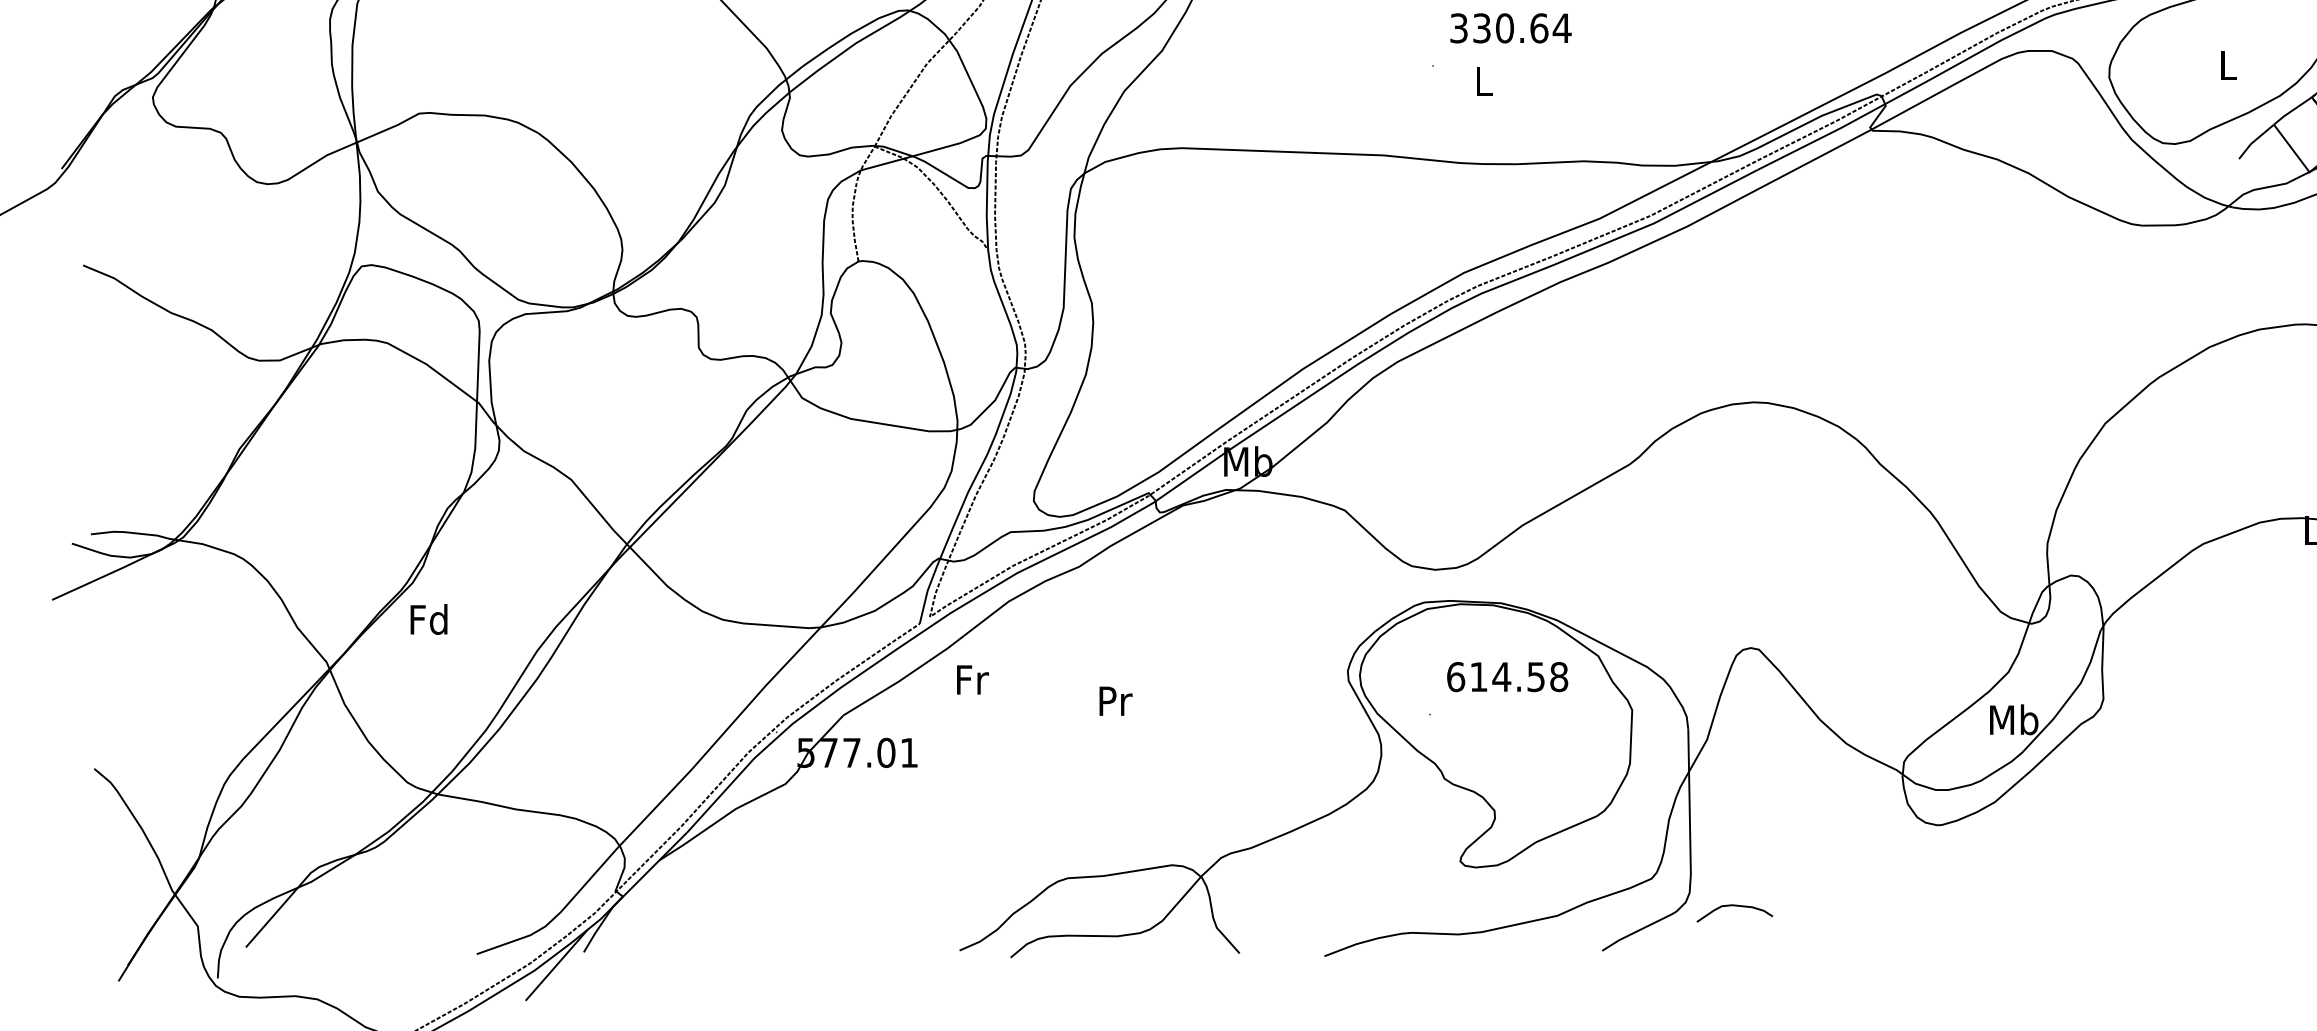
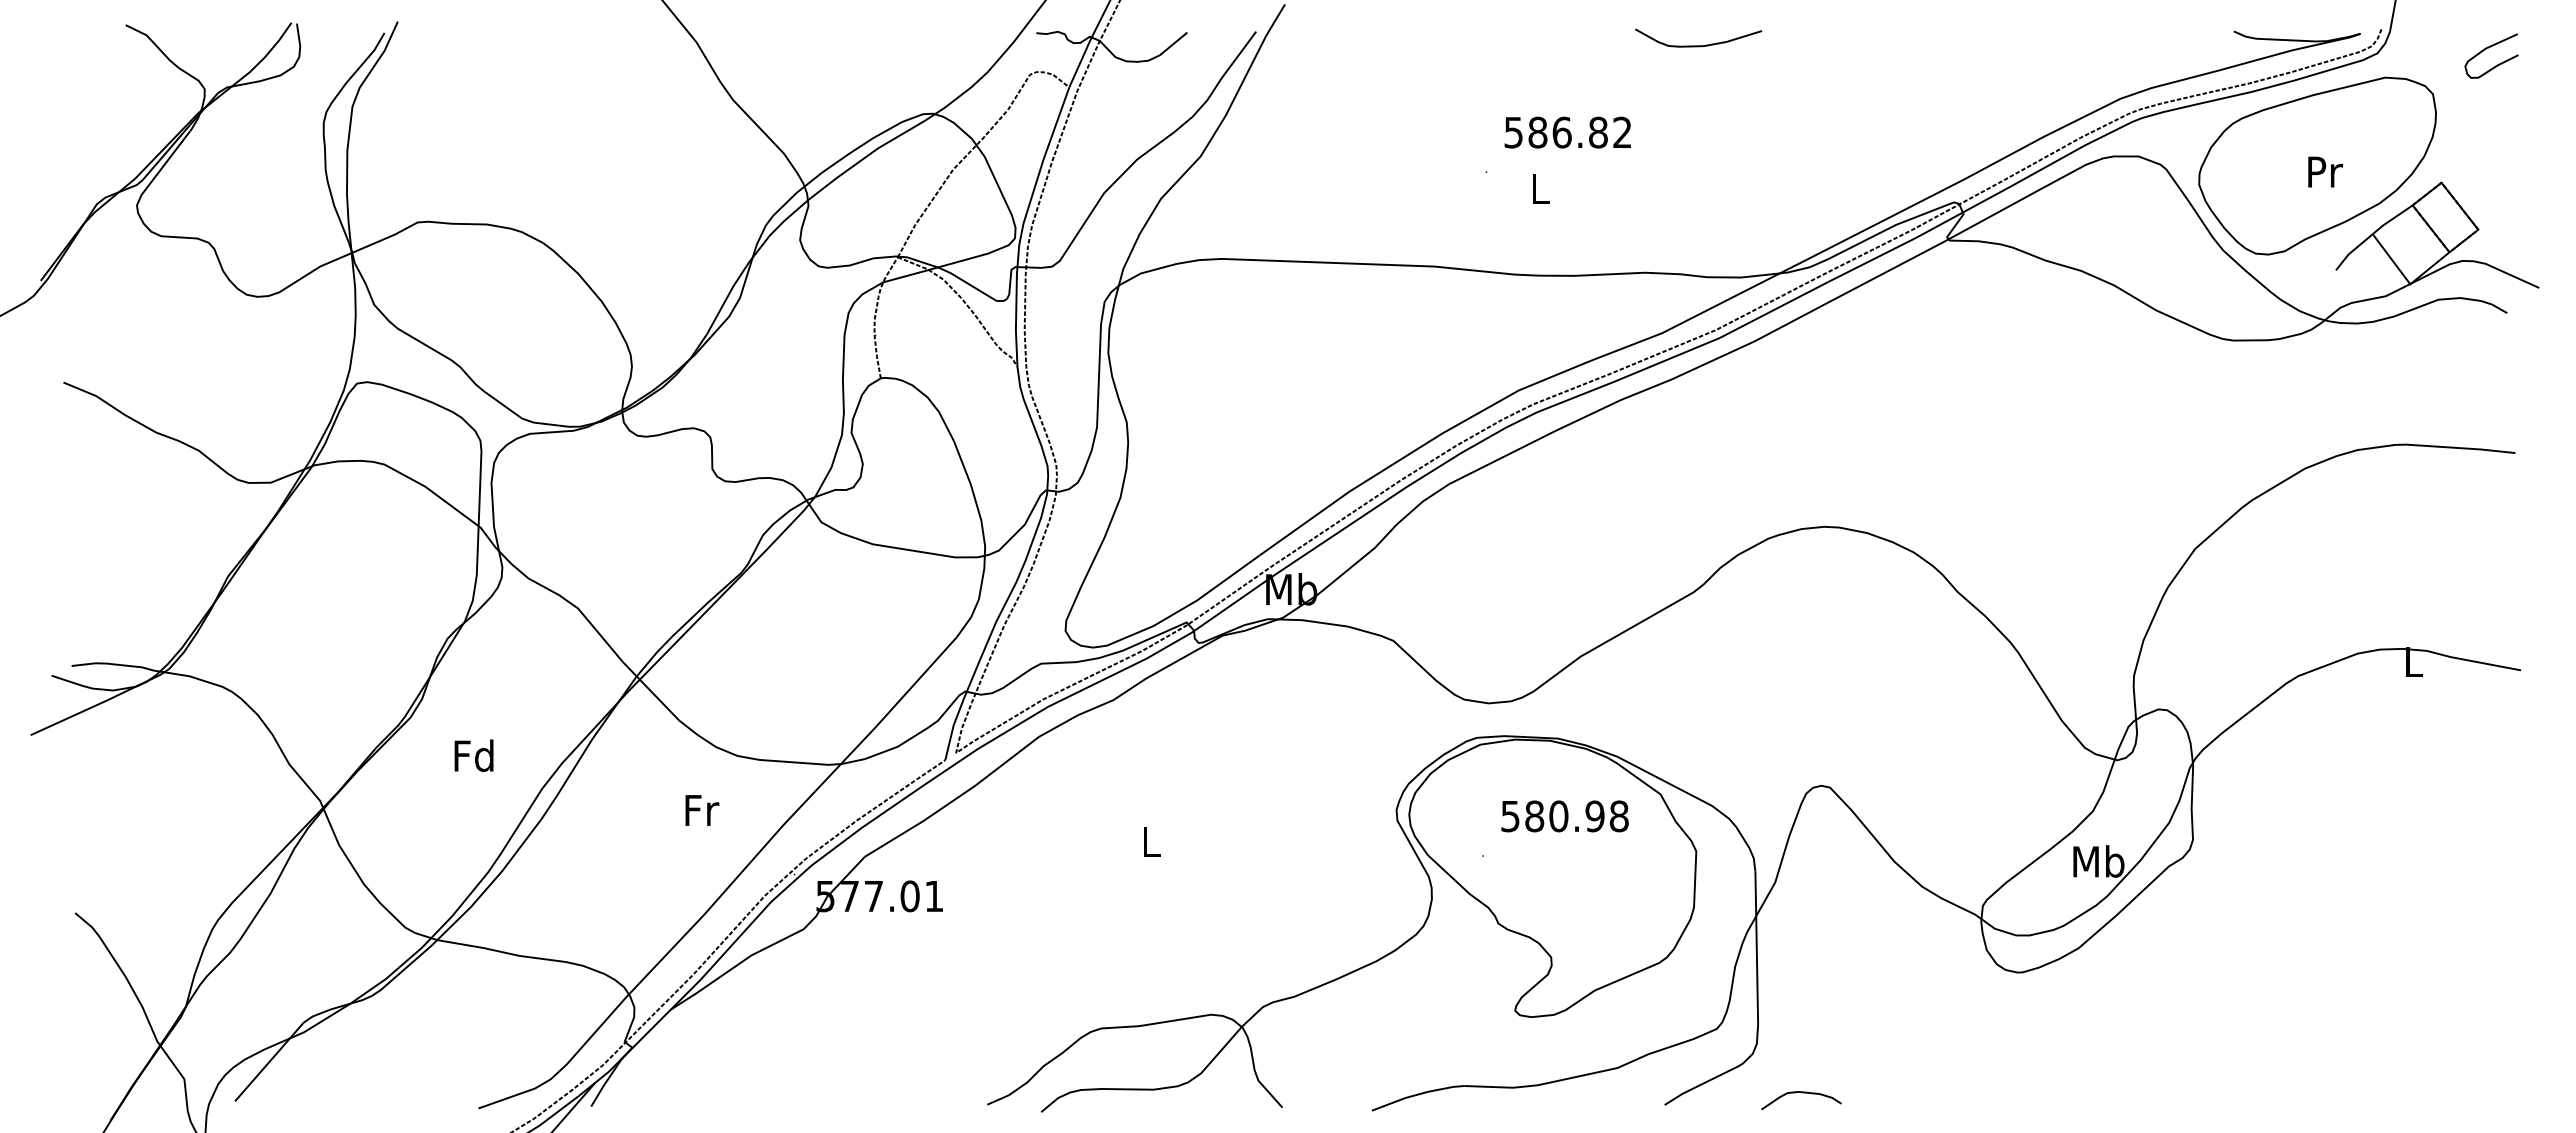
text: (1510, 28) -> (1568, 132), 330.64 -> 586.82
text: (2229, 65) -> (2325, 171), L -> Pr
text: (428, 619) -> (473, 755), moved
text: (1495, 677) -> (1552, 816), 614.58 -> 580.98
text: (973, 679) -> (702, 810), moved
text: (1115, 700) -> (1151, 841), Pr -> L
curve: (1734, 906) -> (1801, 1093), moved

